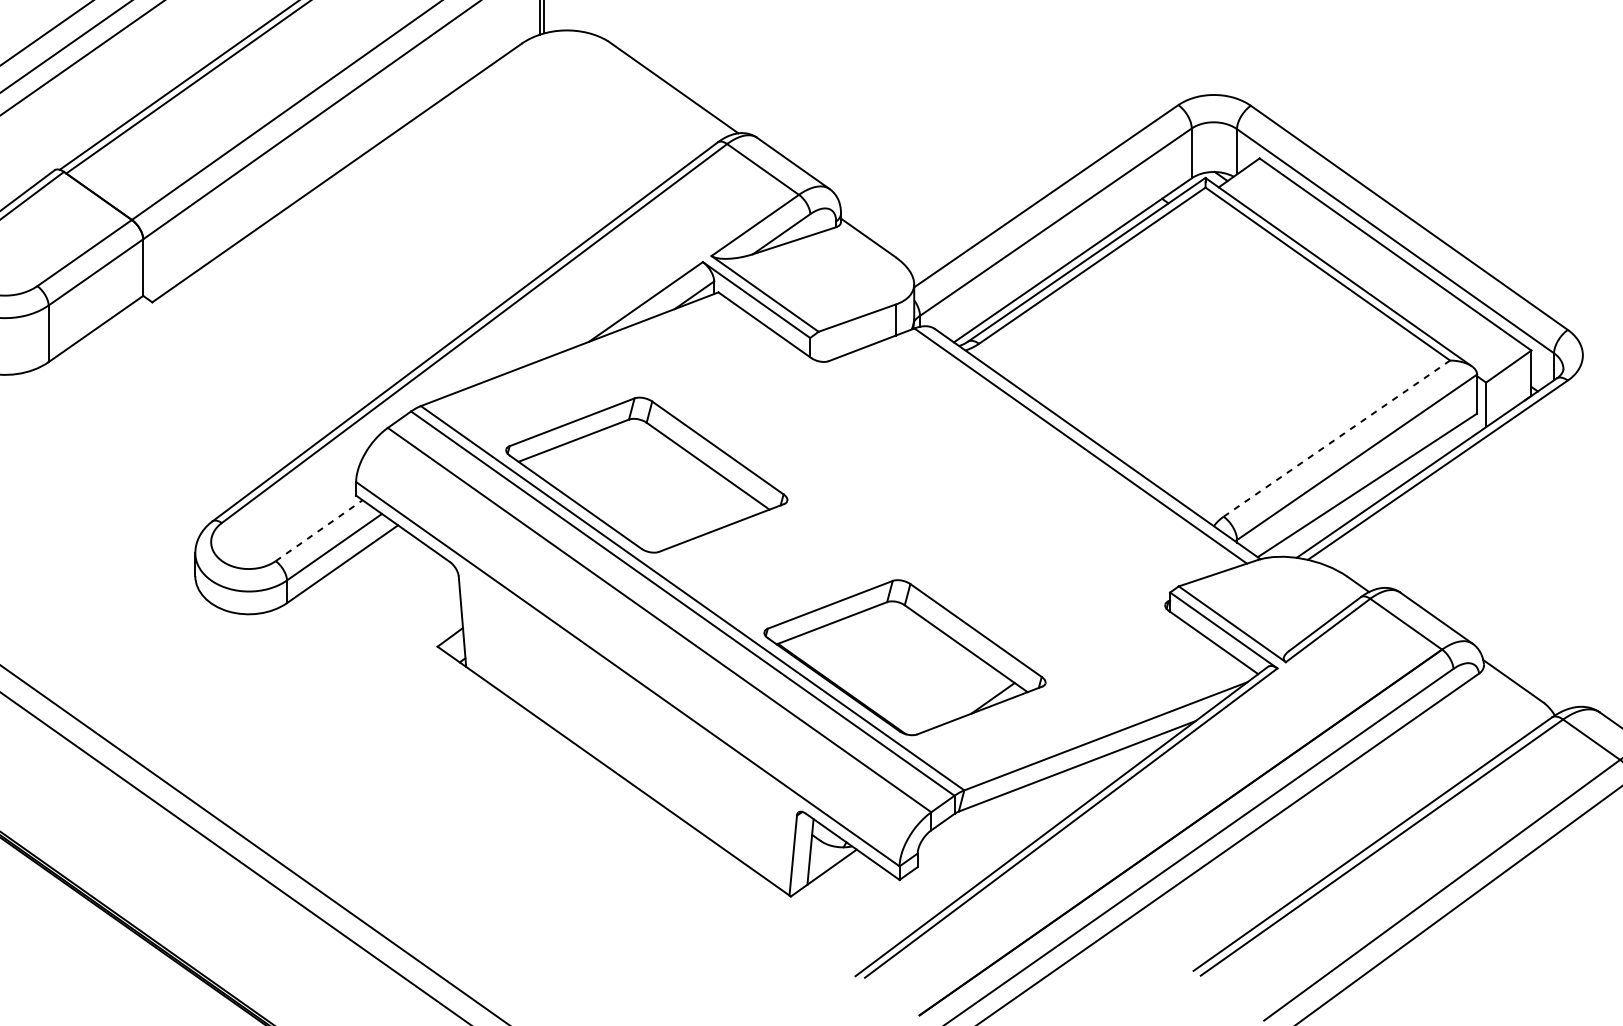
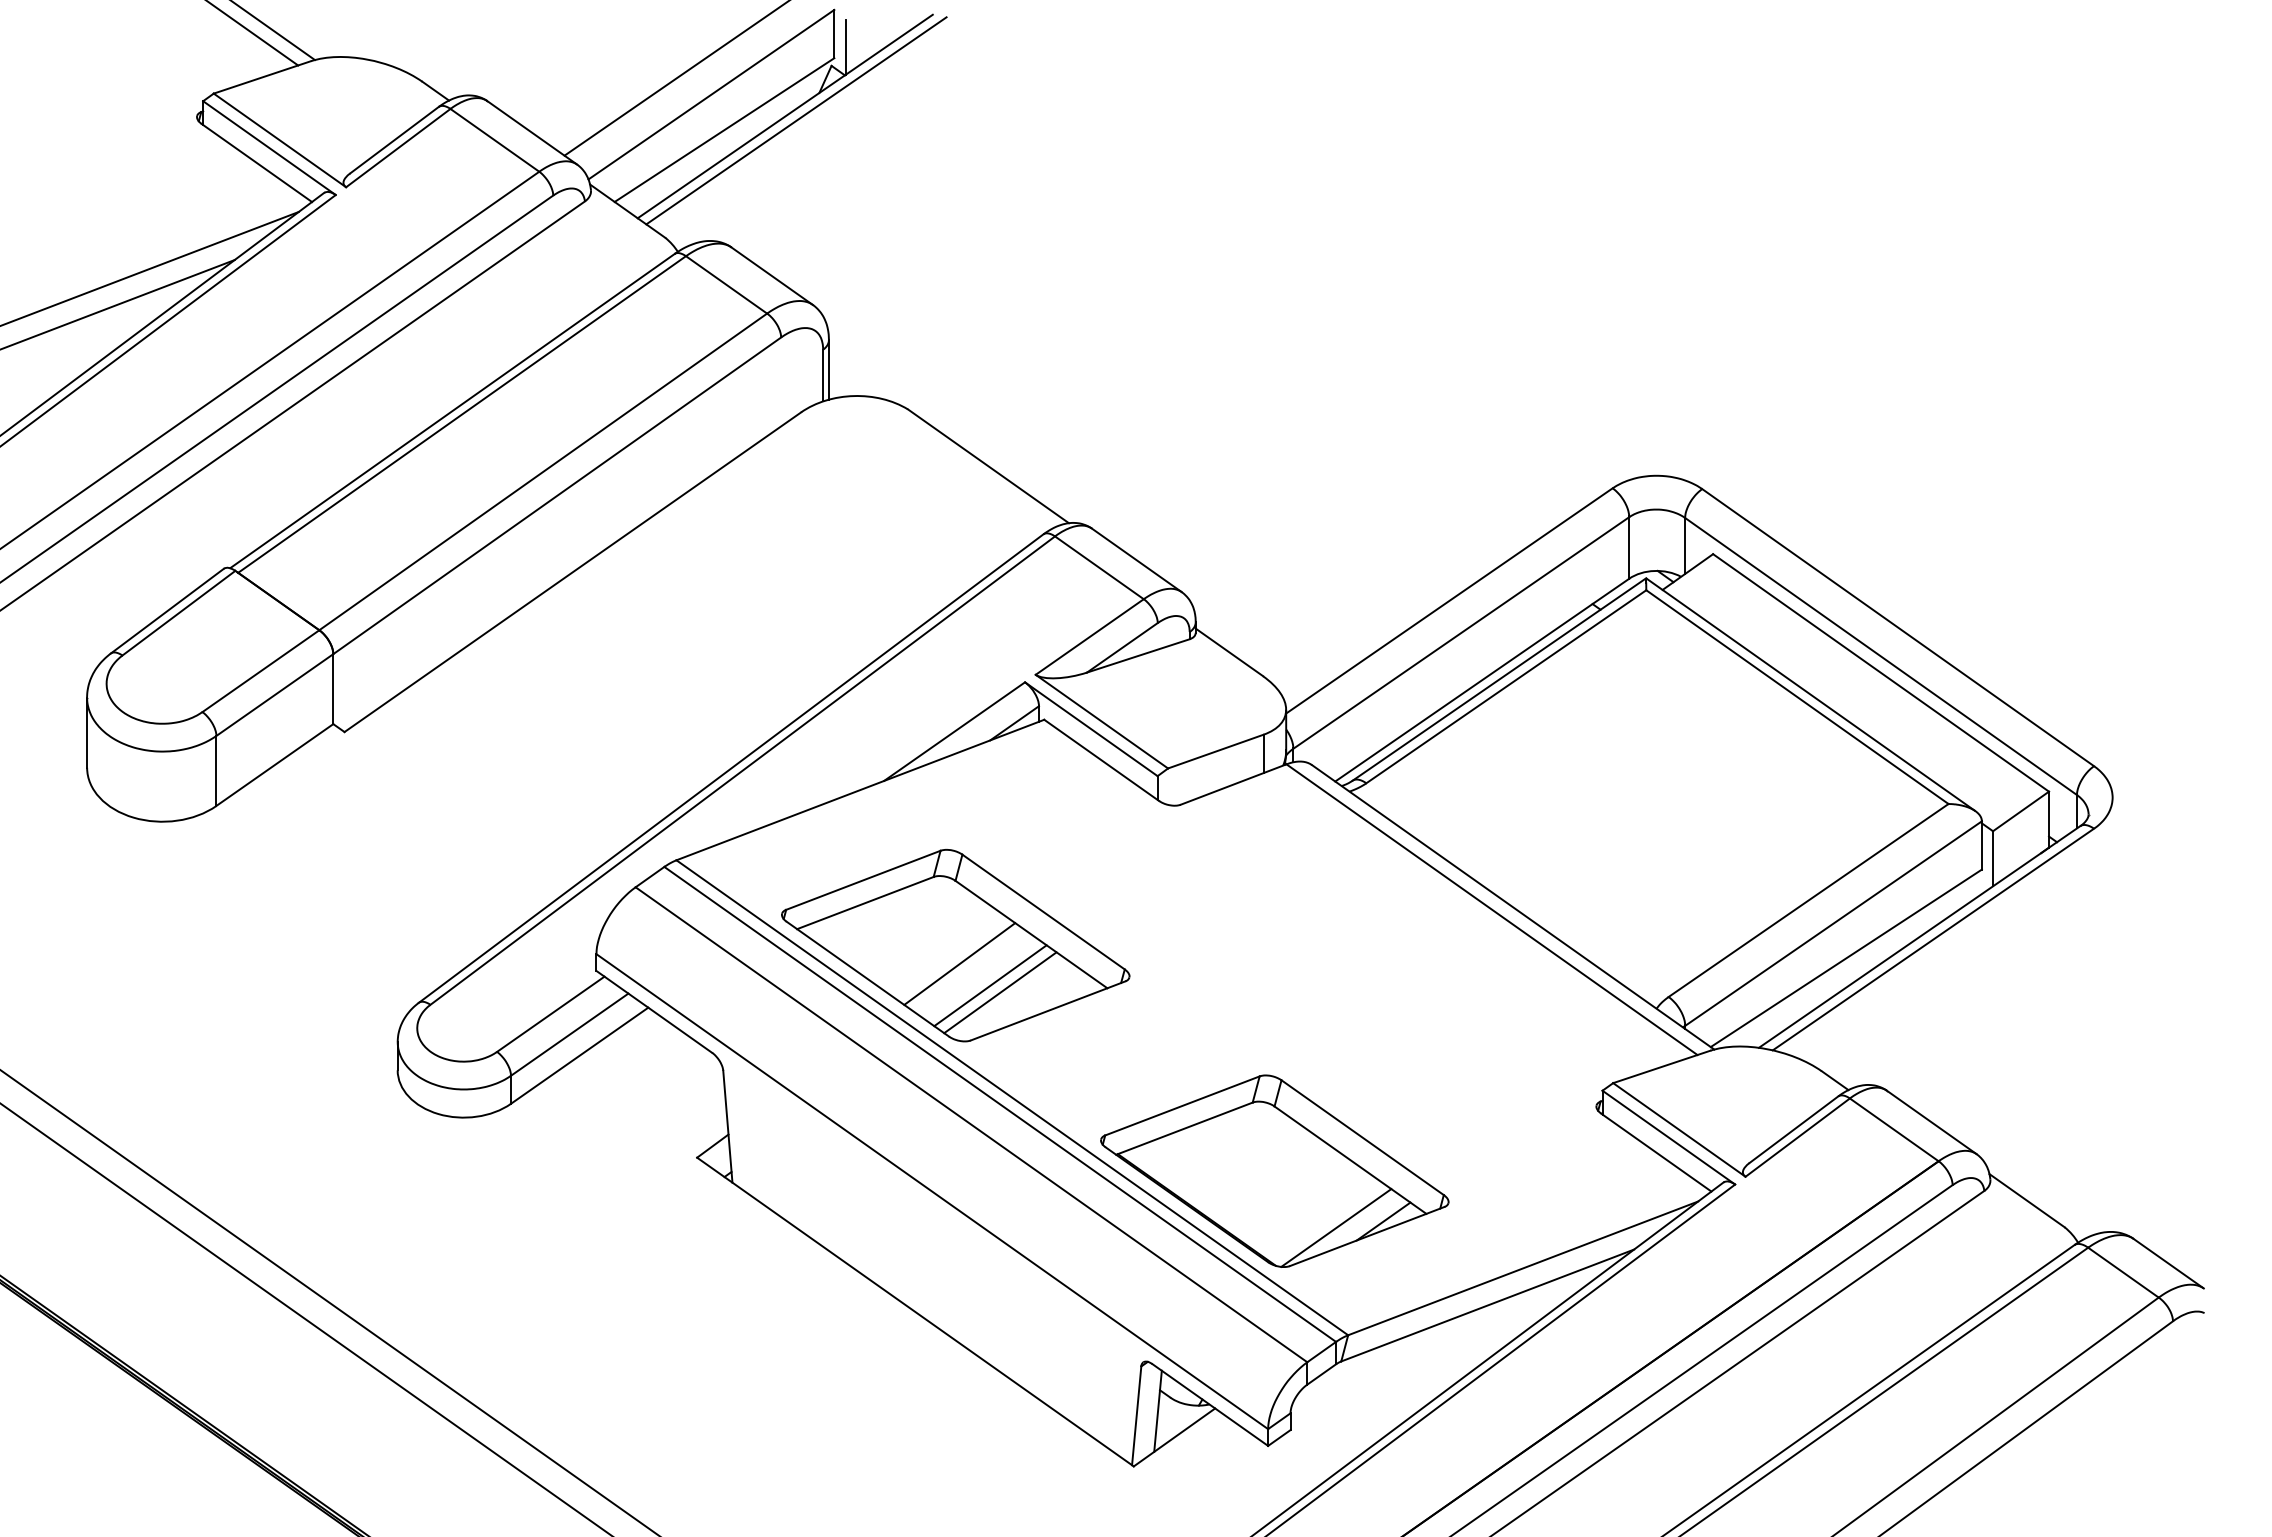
line: (1336, 438) -> (1808, 900), dashed -> solid
line: (649, 489) -> (959, 963), added
line: (674, 507) -> (990, 985), added
line: (683, 513) -> (1000, 992), added
line: (318, 530) -> (550, 1014), dashed -> solid
line: (954, 703) -> (1336, 1227), added

